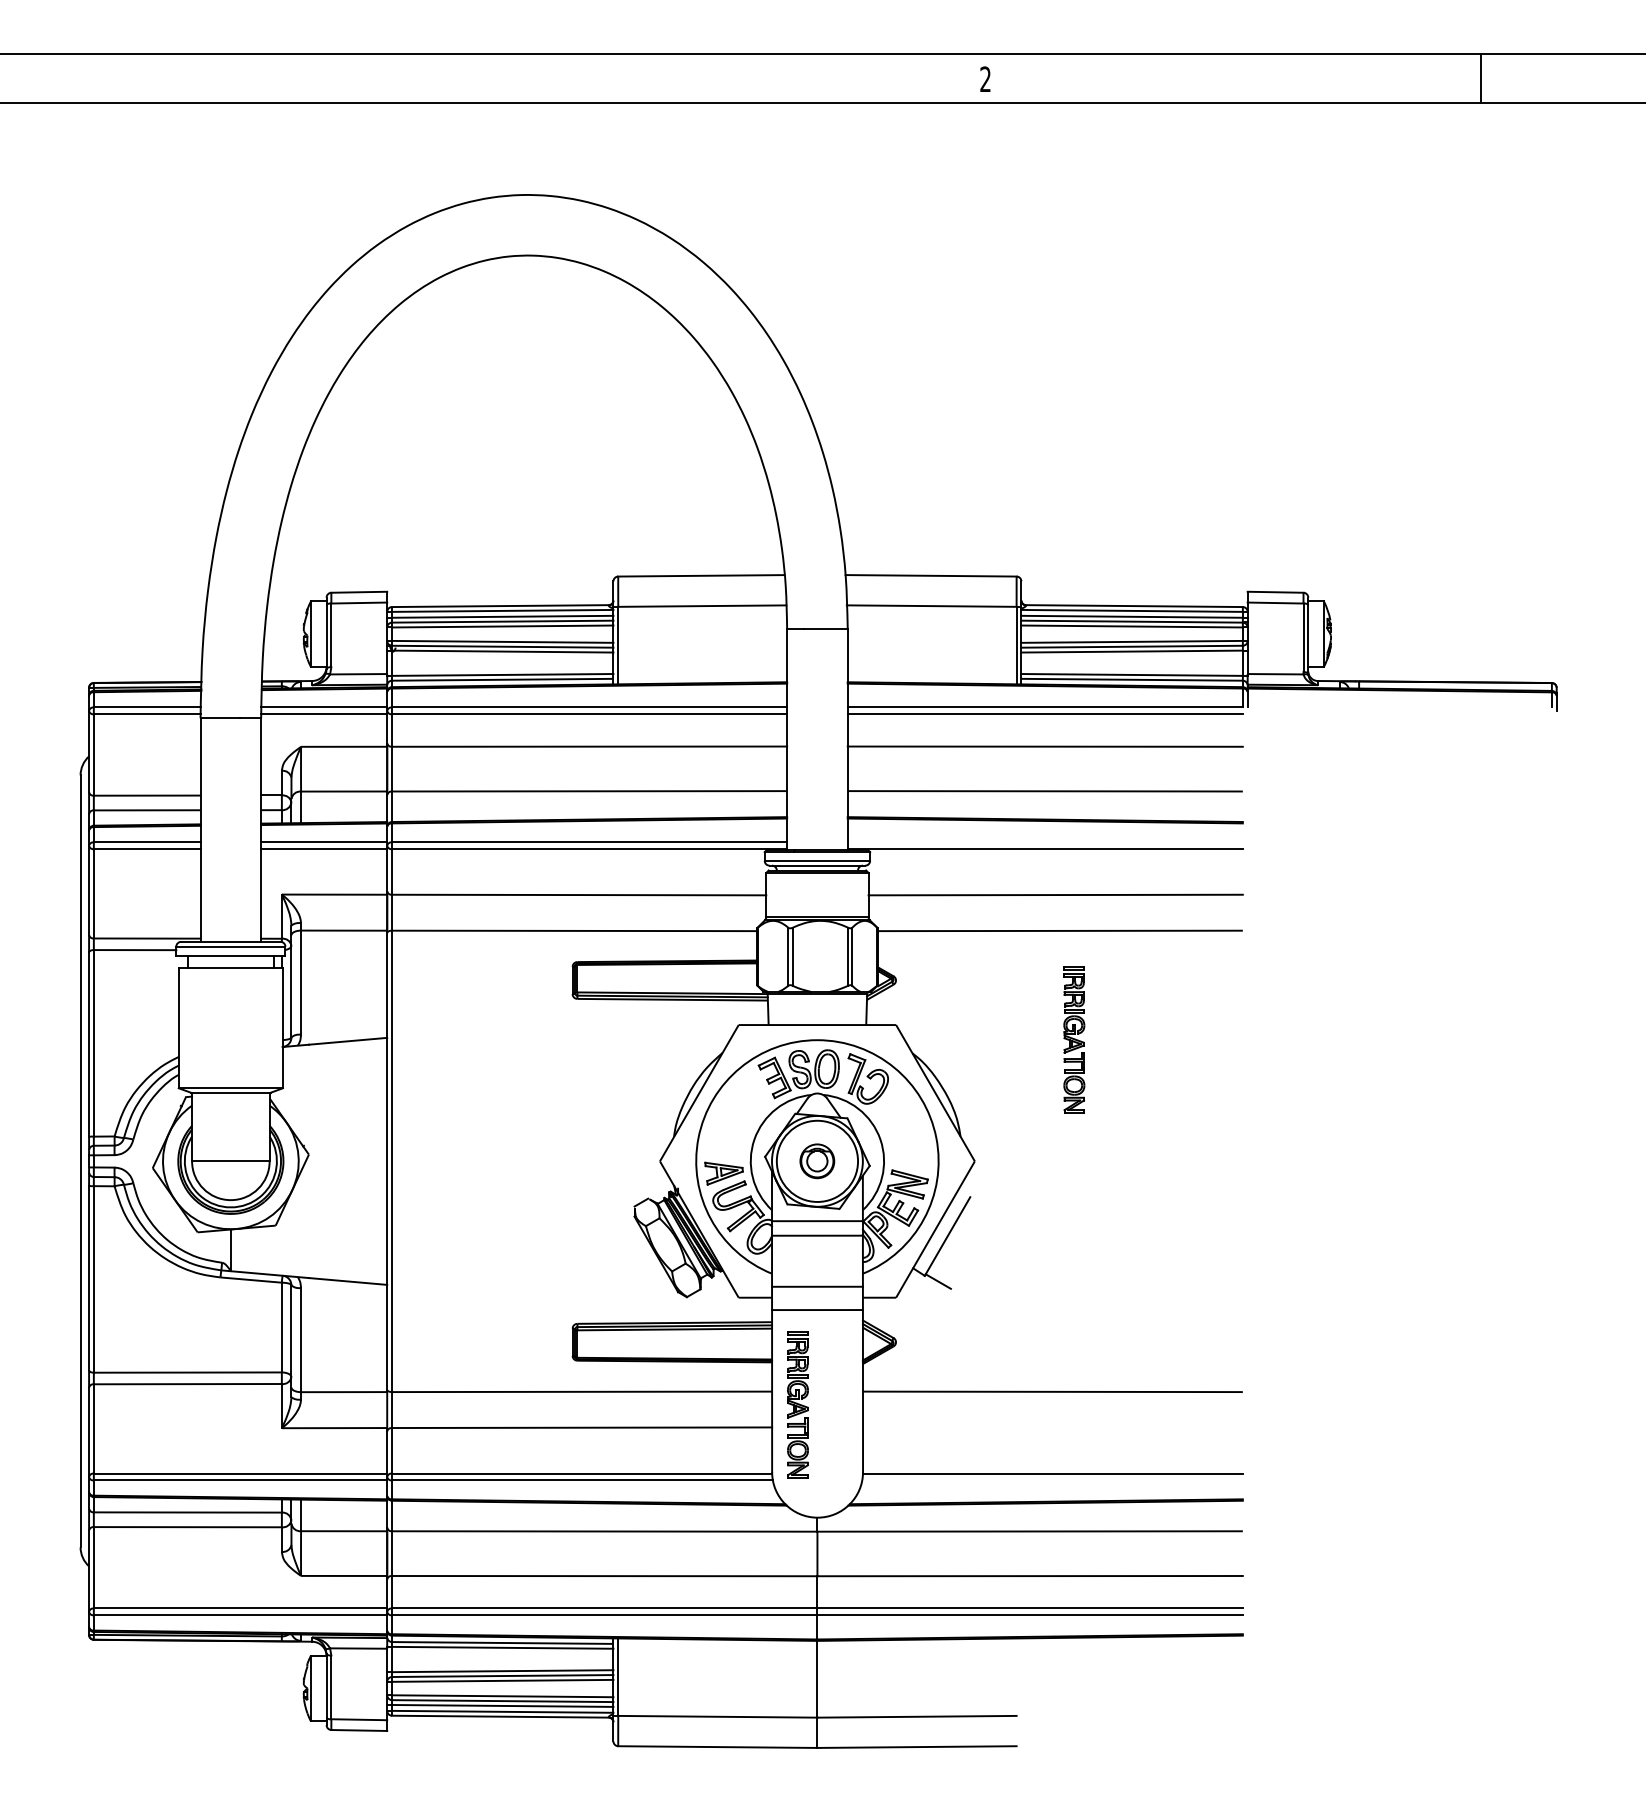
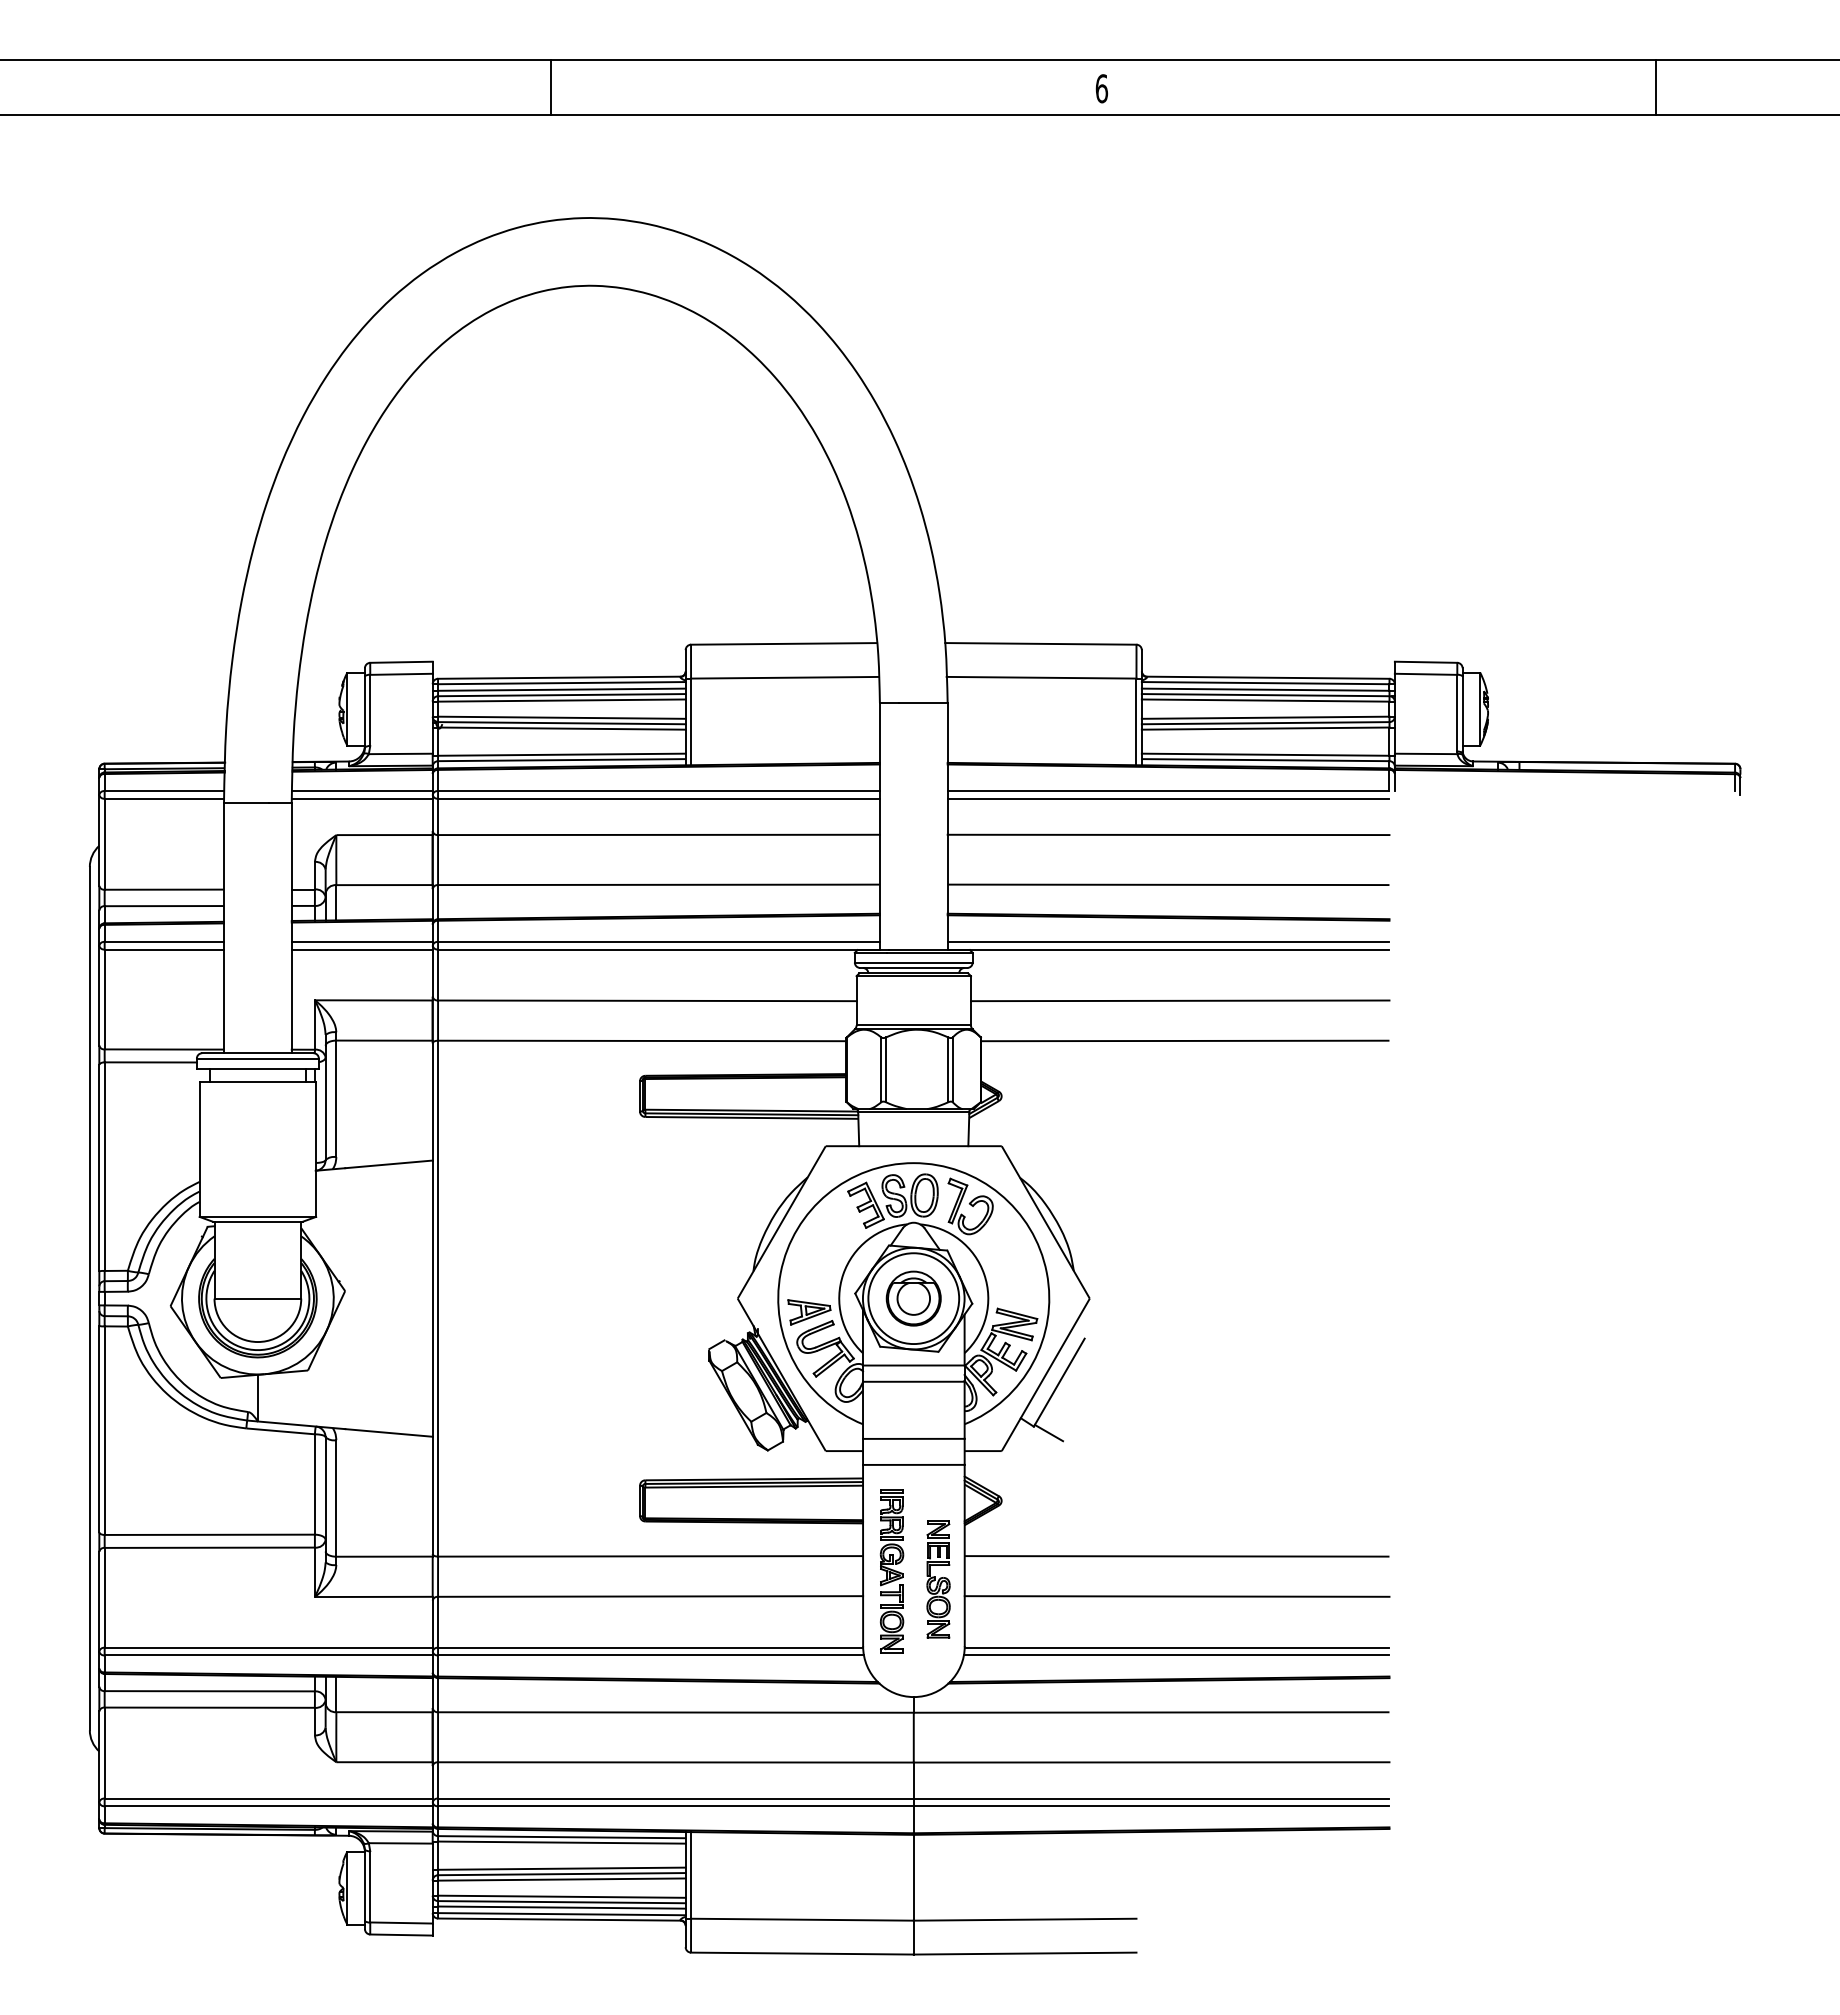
line: (493, 78) -> (551, 87), added
text: (985, 79) -> (1101, 88), 2 -> 6
line: (1045, 841) -> (1168, 941), added
part: (1073, 1040) -> (1200, 1163), removed
part: (817, 1161) -> (913, 1298), size x1.43
part: (839, 1412) -> (938, 1579), added
line: (1052, 1427) -> (1176, 1596), added
line: (1052, 1480) -> (1176, 1655), added

